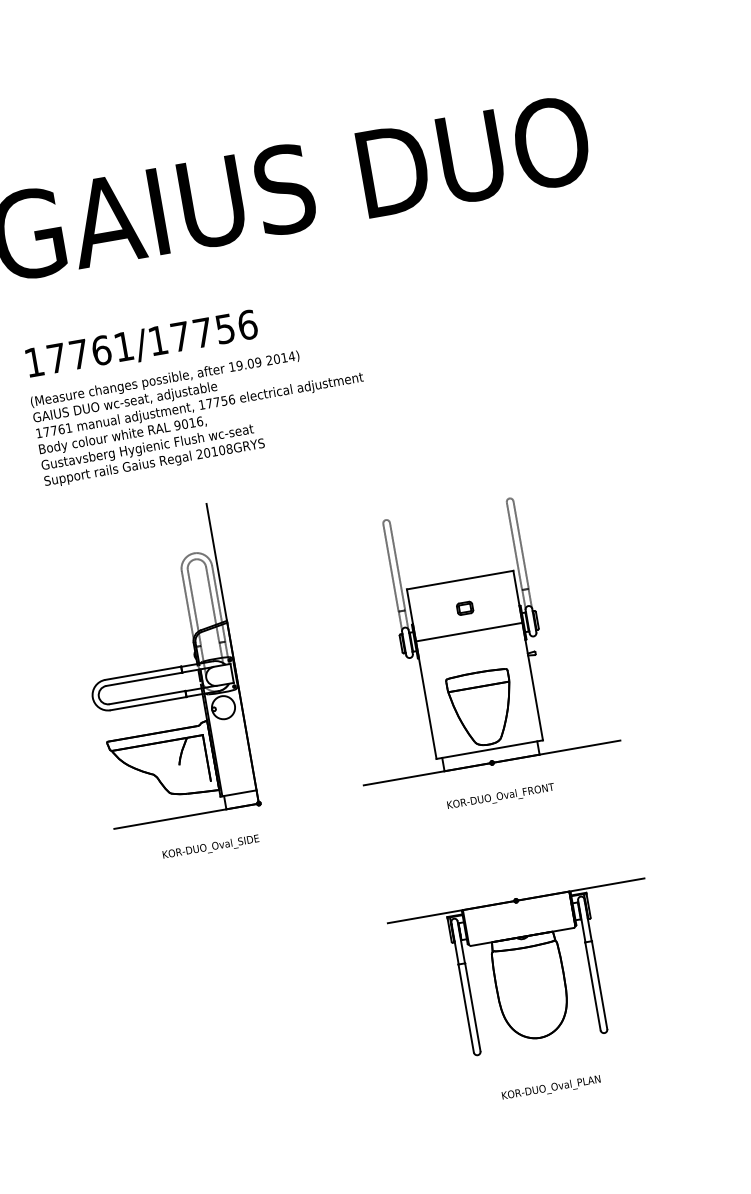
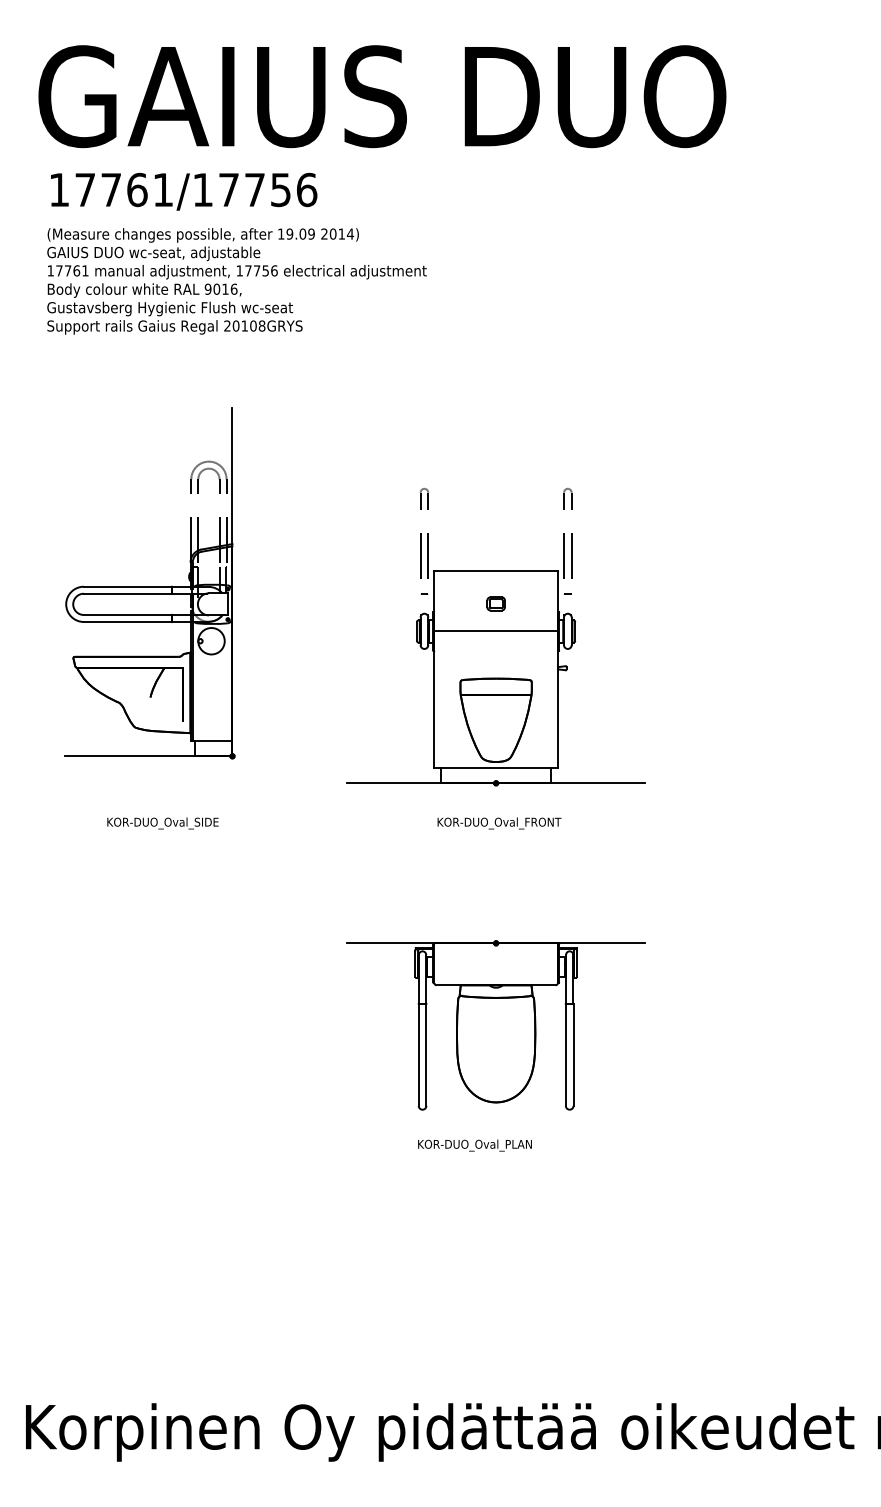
text: (196, 390) -> (236, 253), moved
part: (161, 667) -> (149, 583), moved
text: (550, 1088) -> (474, 1145), moved

